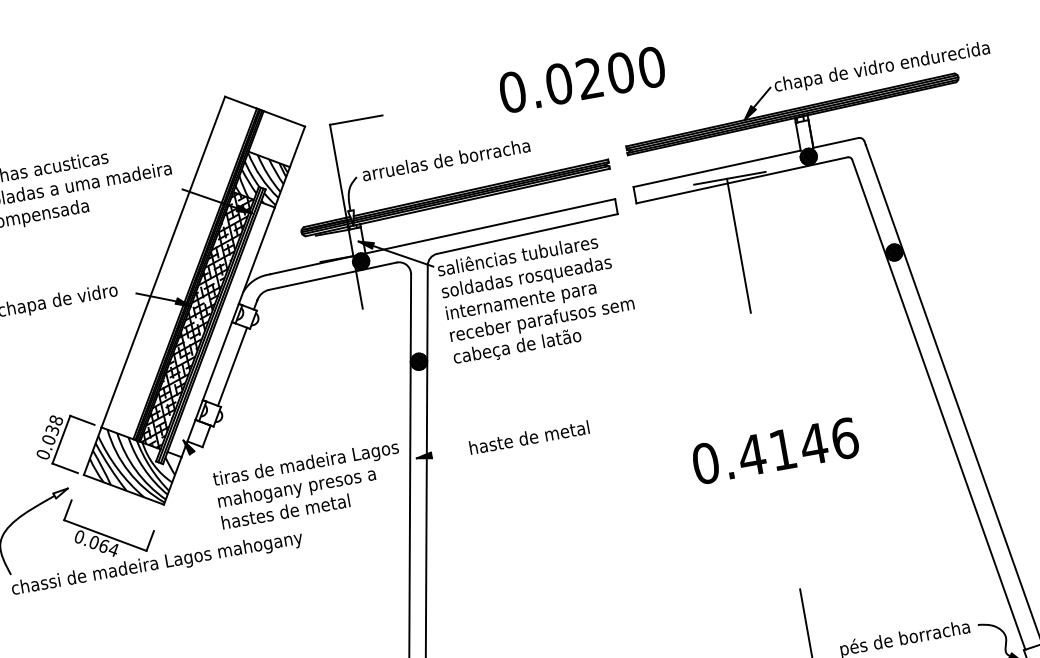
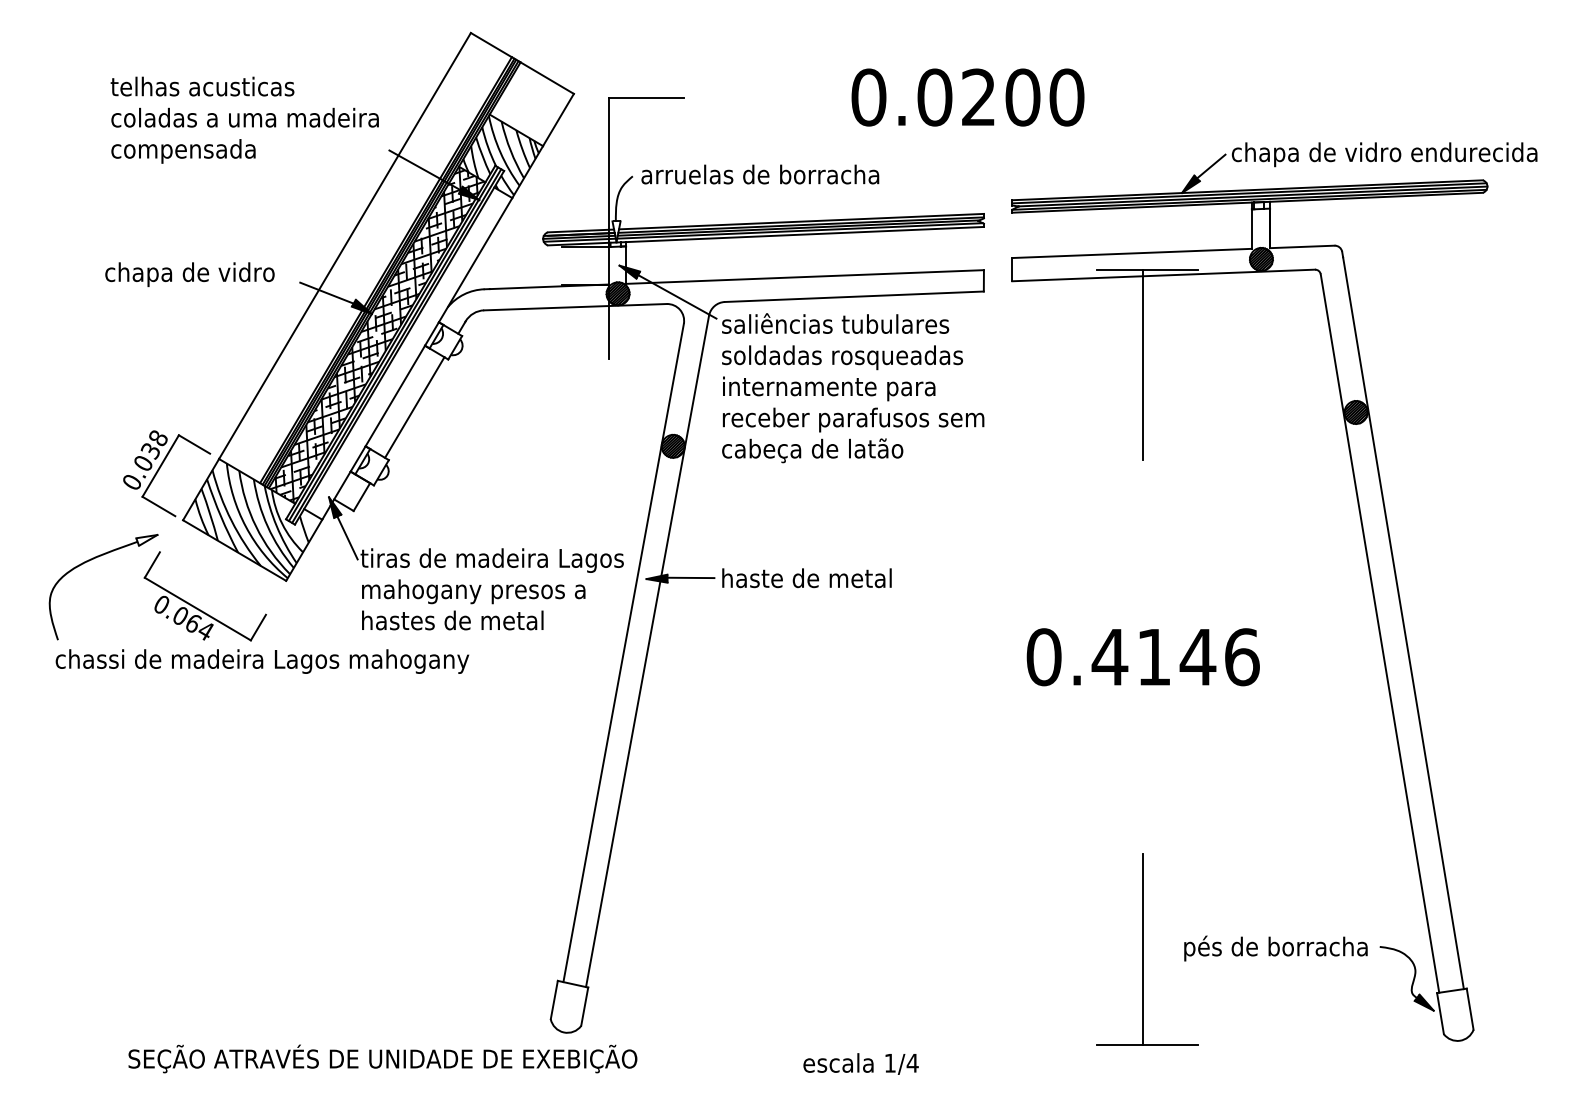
line: (447, 451) -> (690, 577), added
line: (201, 466) -> (347, 537), added

